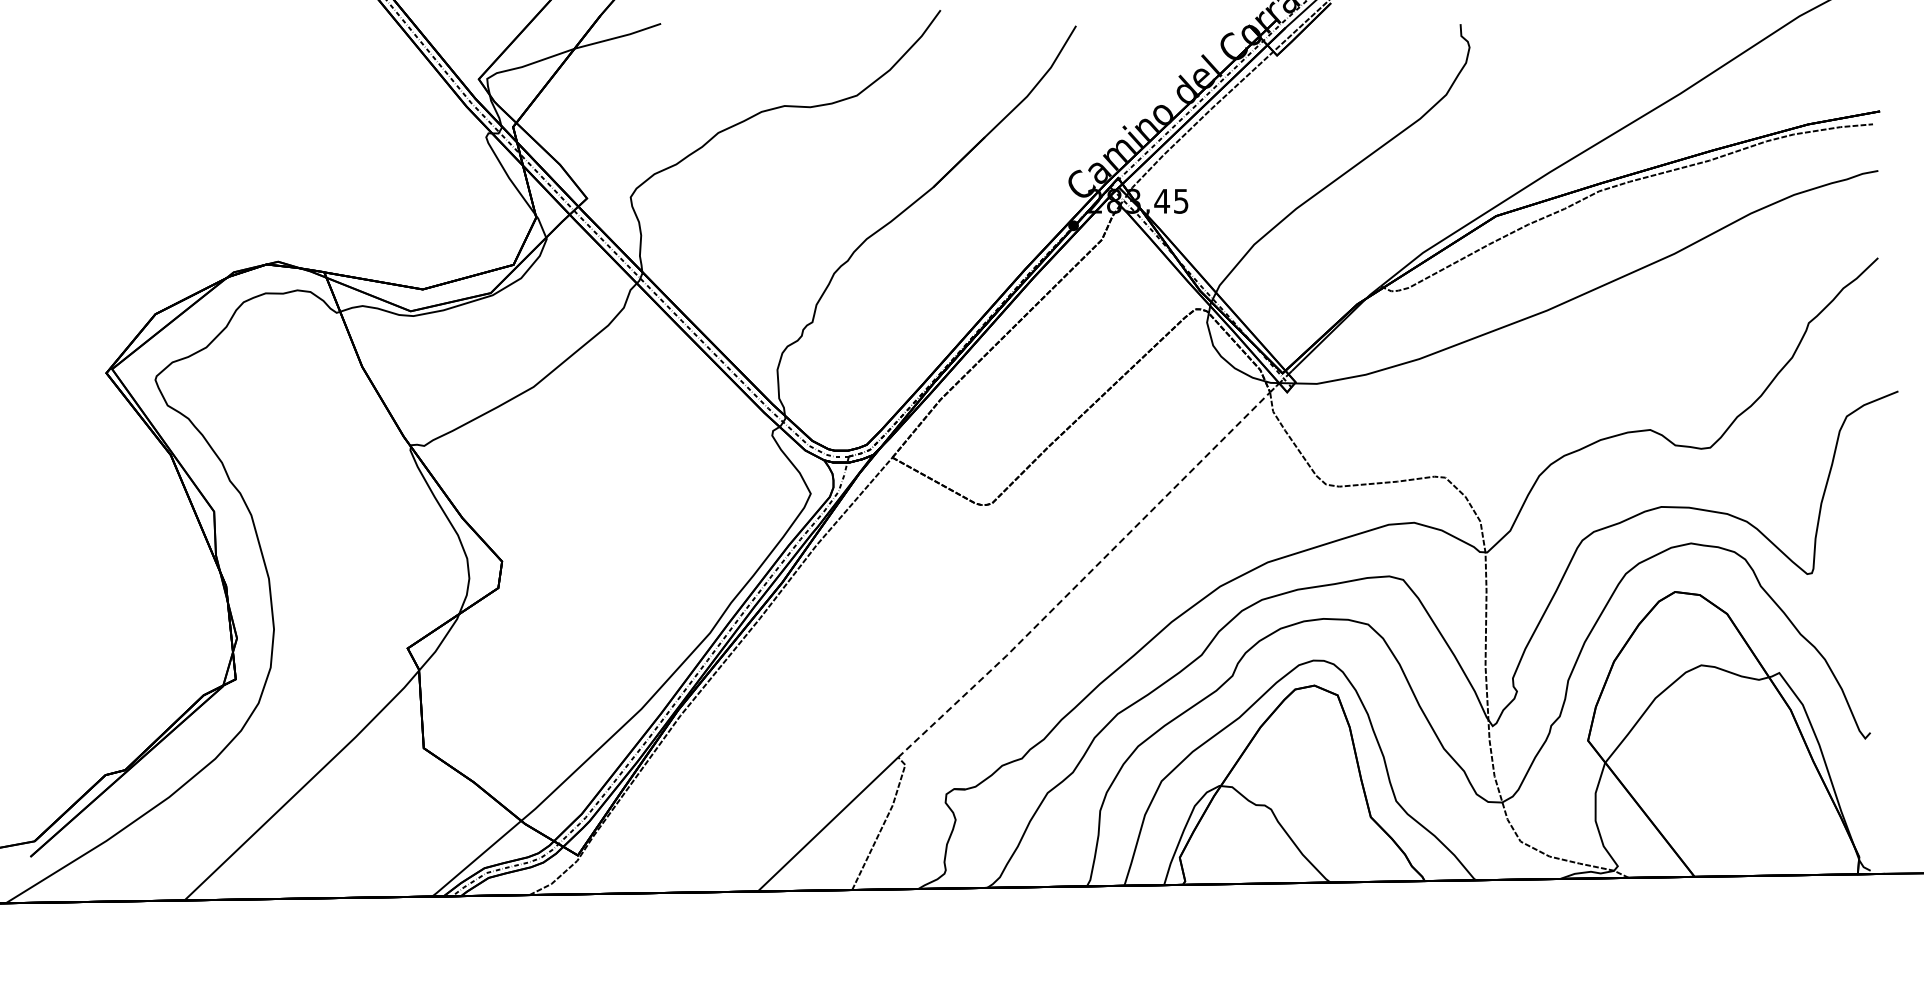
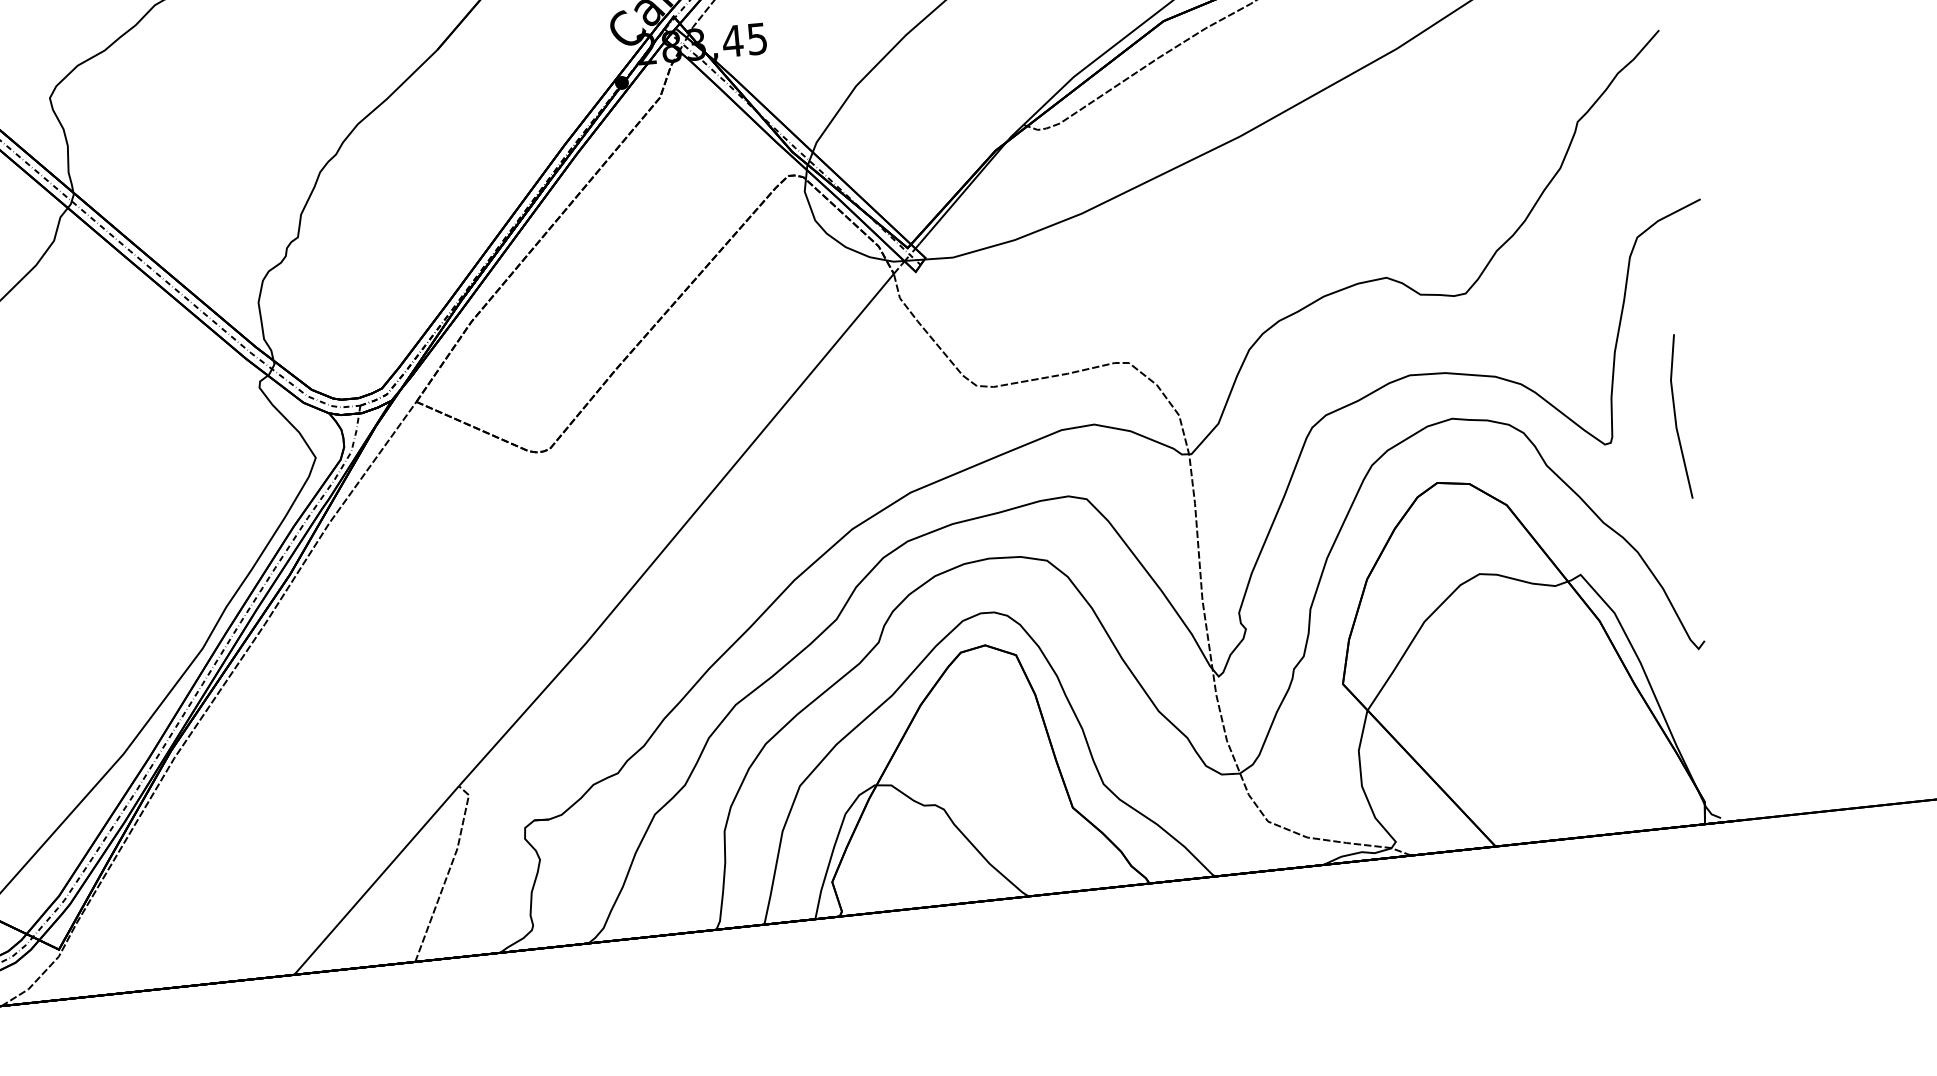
line: (1864, 557) -> (1676, 416), added
line: (1085, 576) -> (678, 532), dashed -> solid

